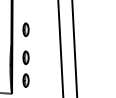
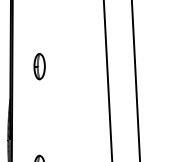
part: (25, 57) -> (38, 122), removed

